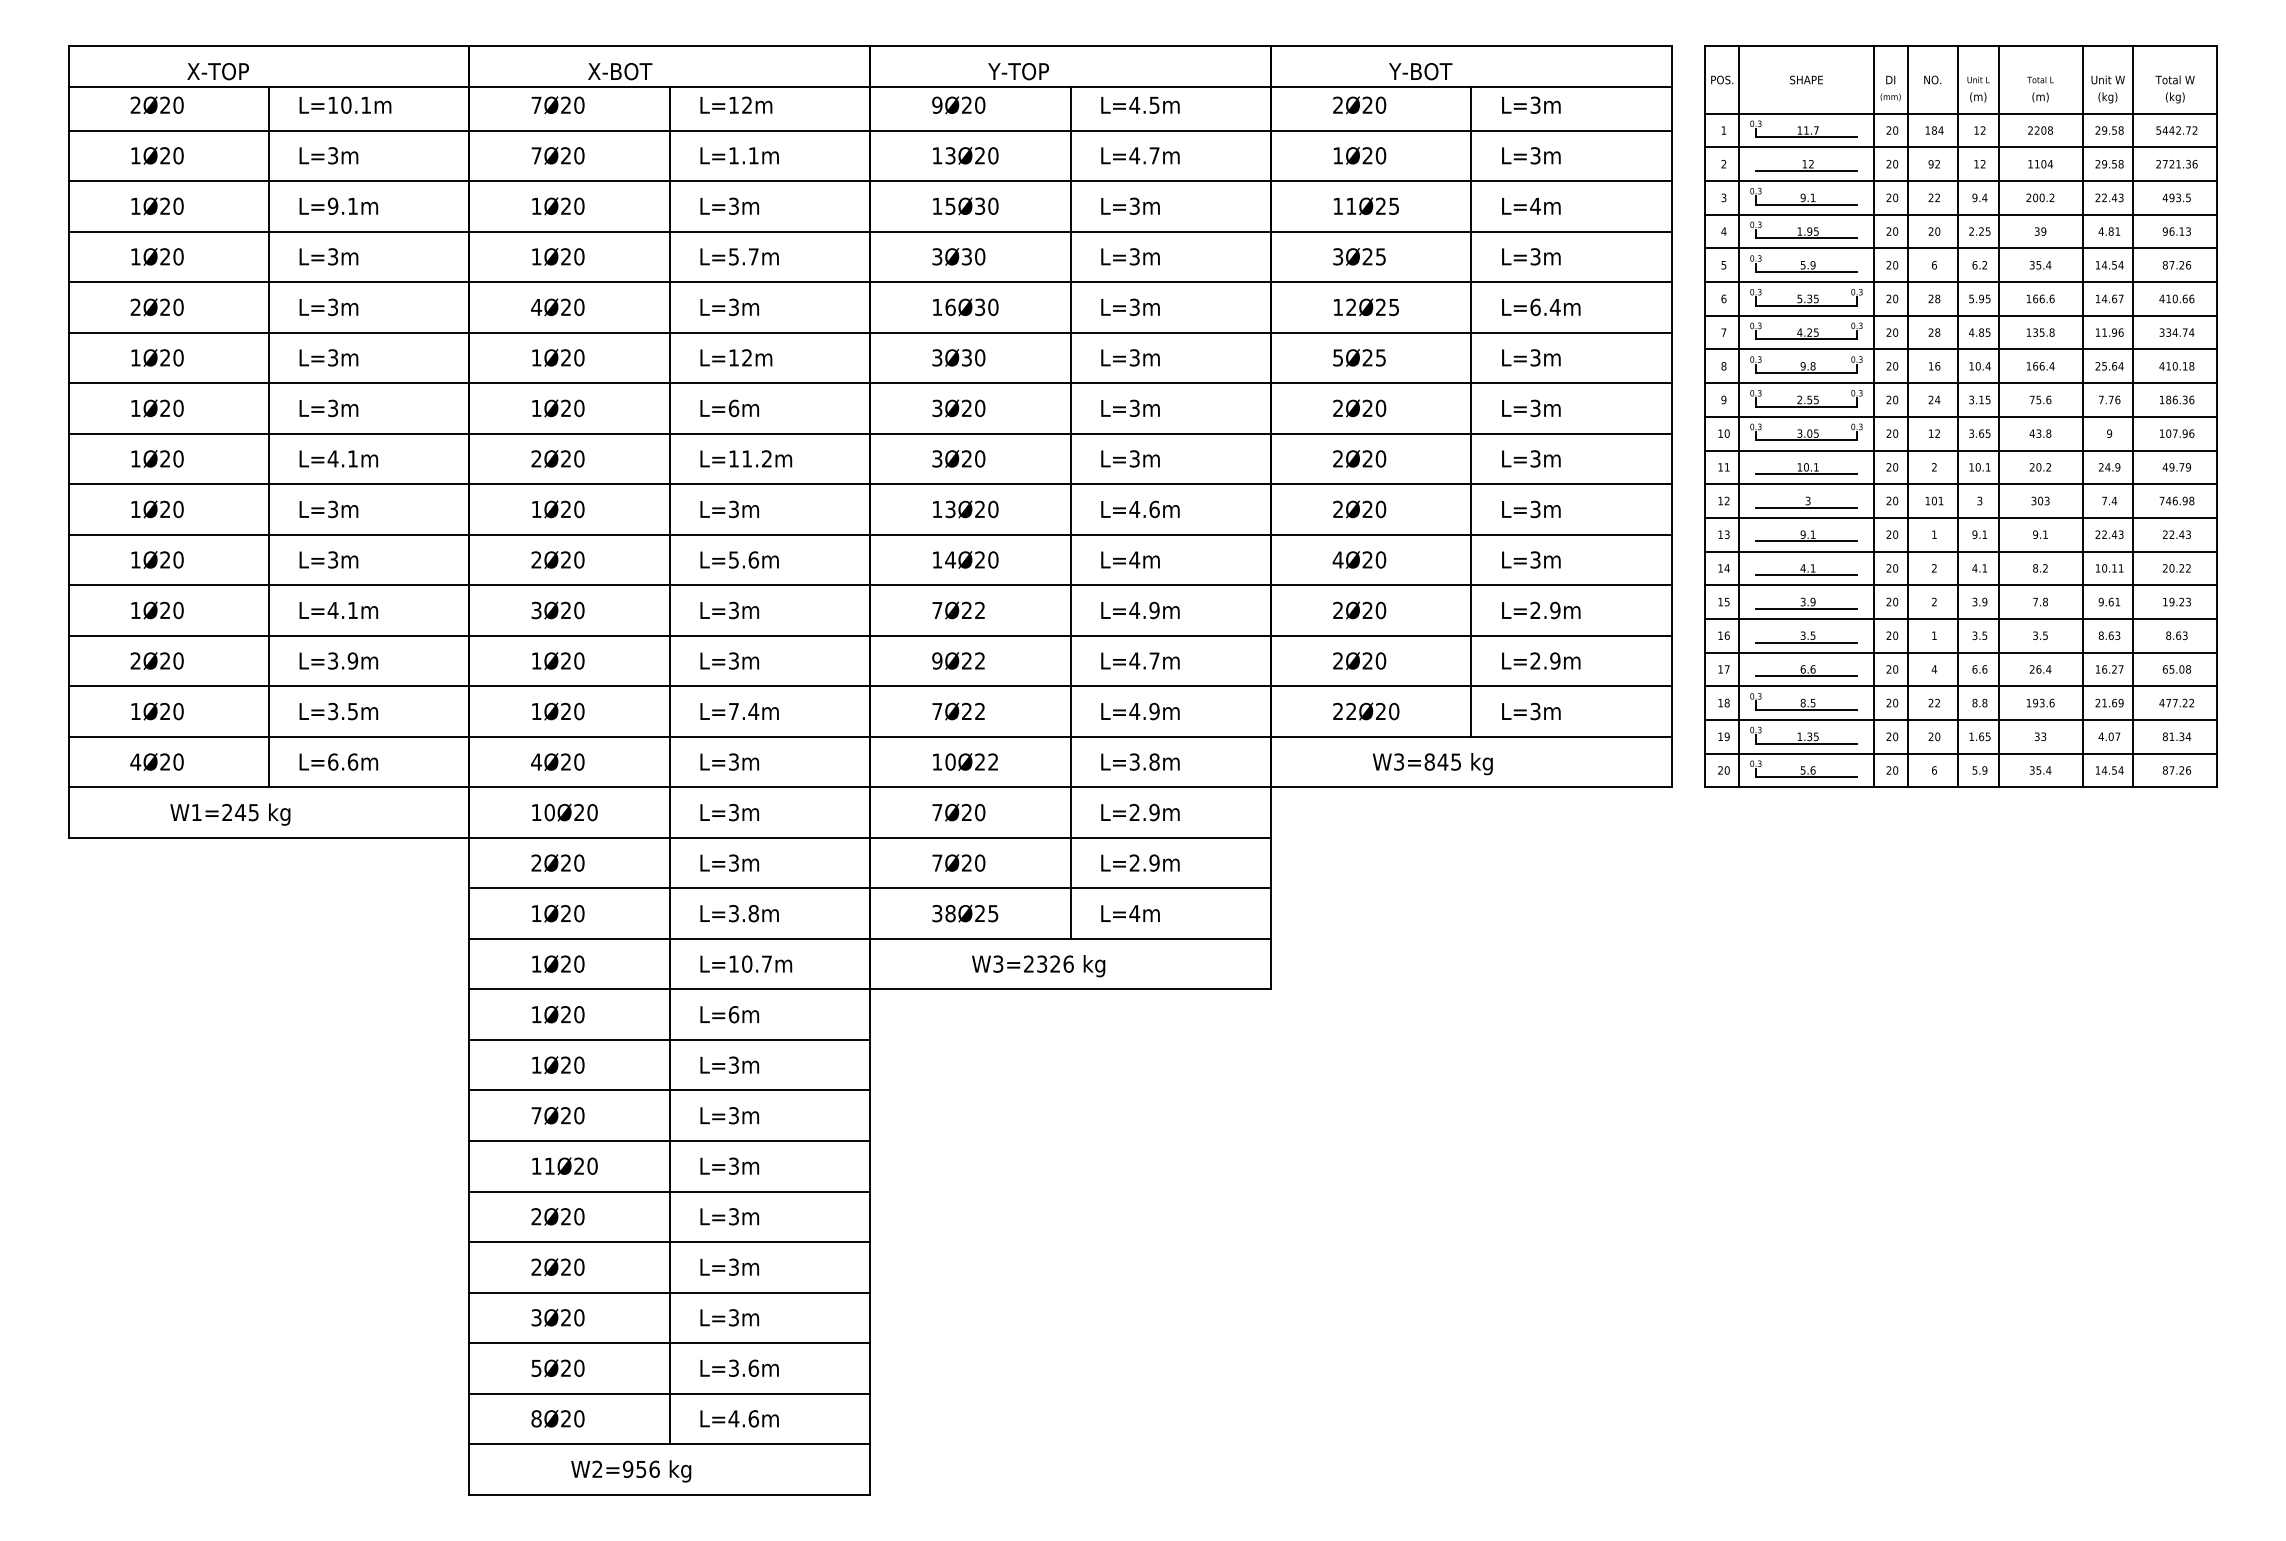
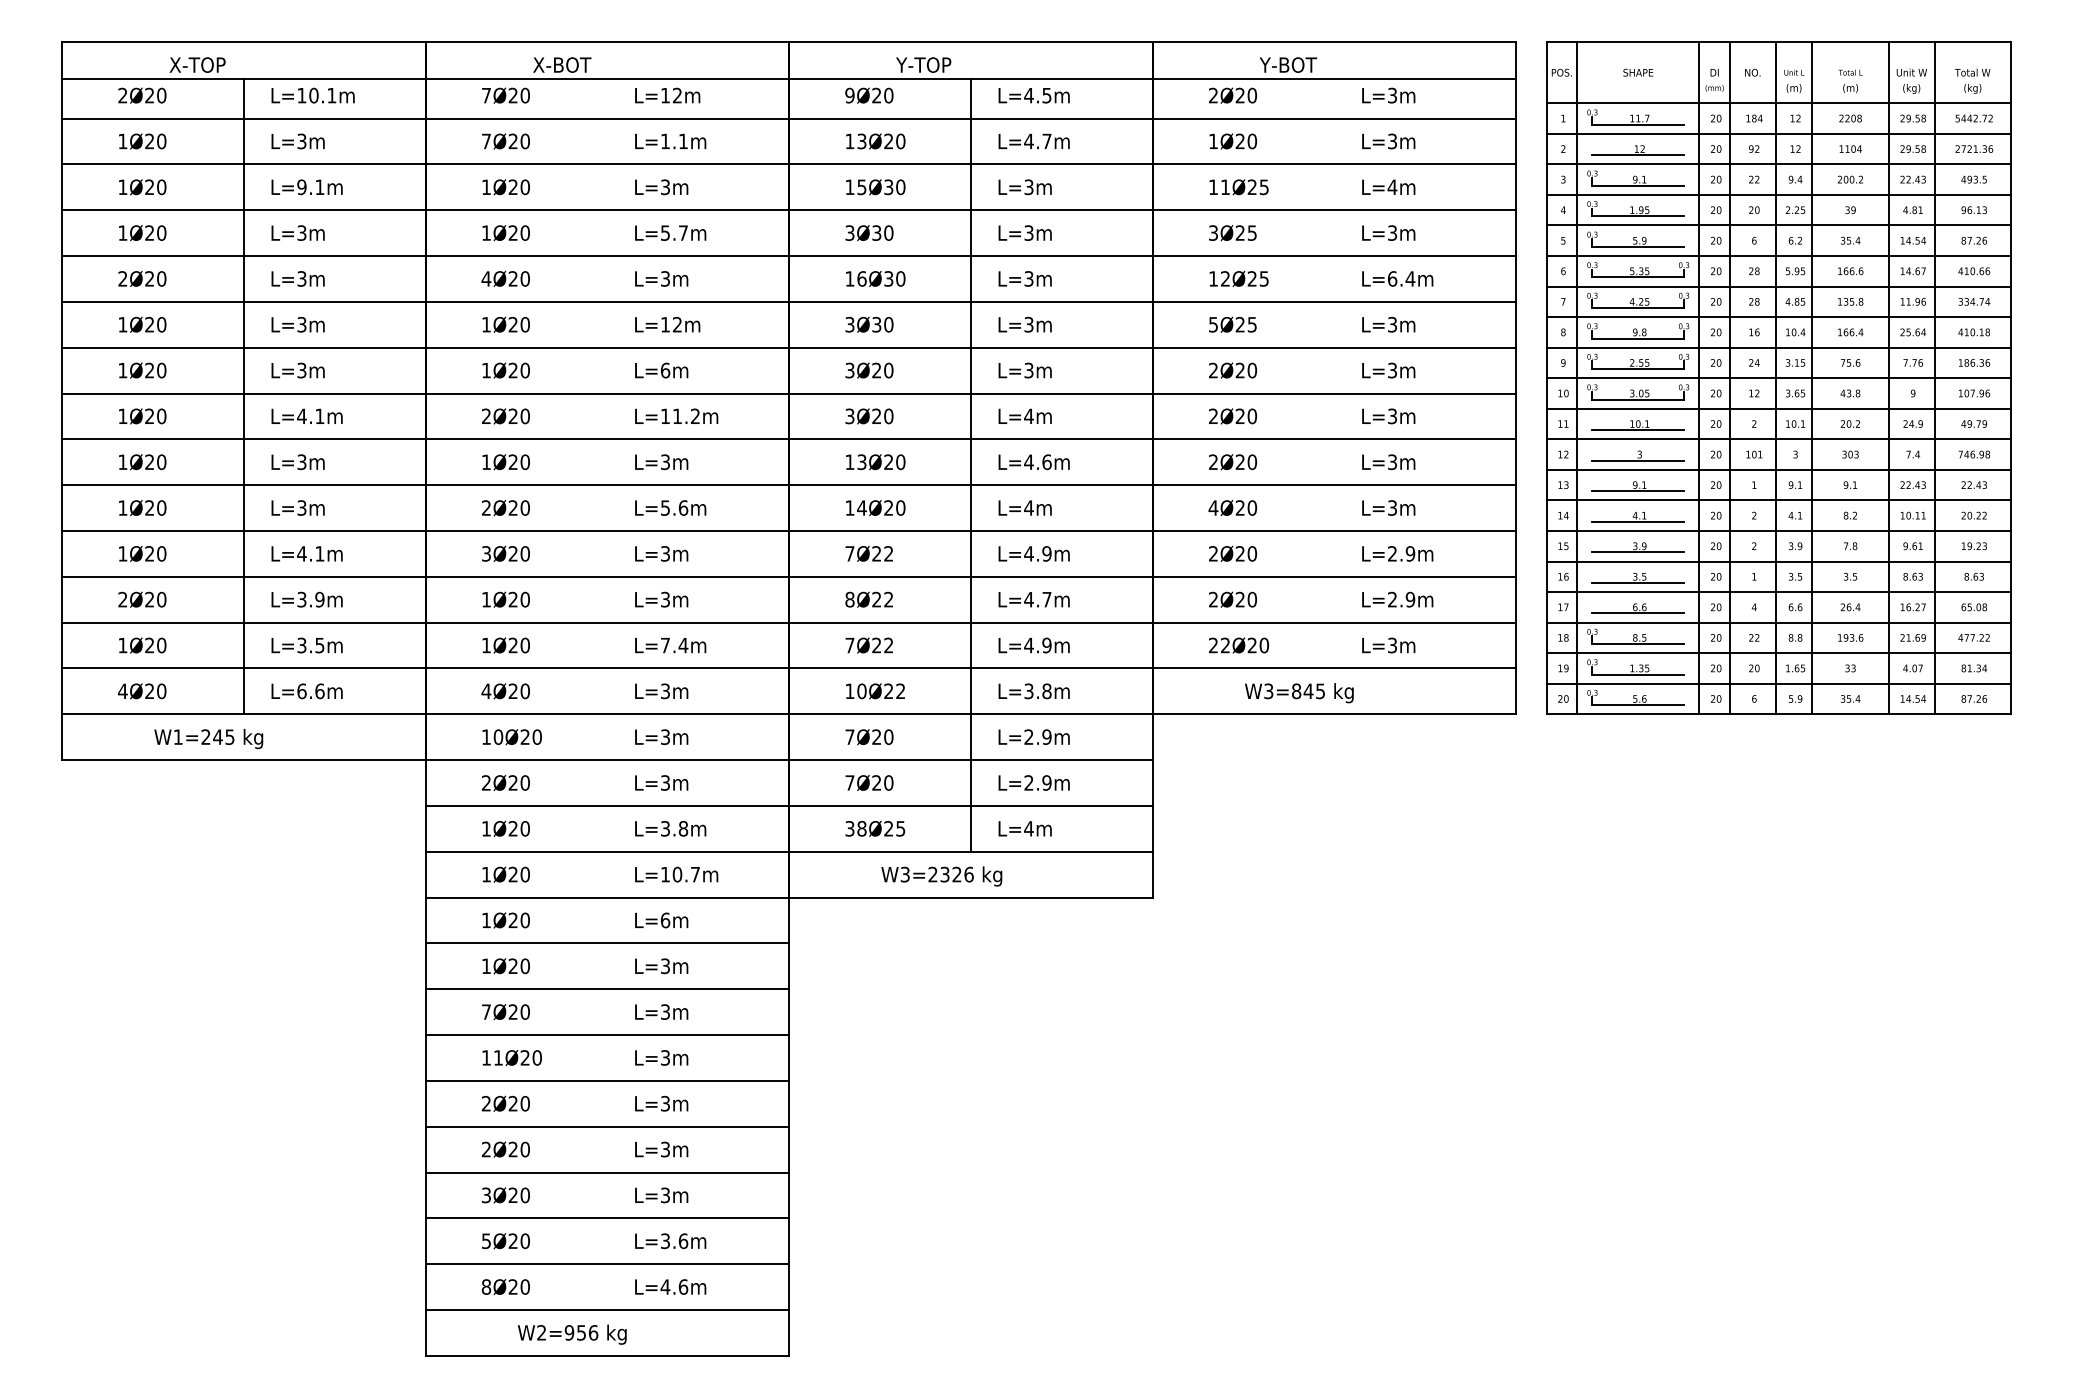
line: (1471, 411) -> (1334, 373), removed
text: (1134, 458) -> (1028, 416), L=3m -> L=4m
text: (937, 660) -> (850, 599), 9Ø22 -> 8Ø22
line: (669, 765) -> (607, 694), removed

